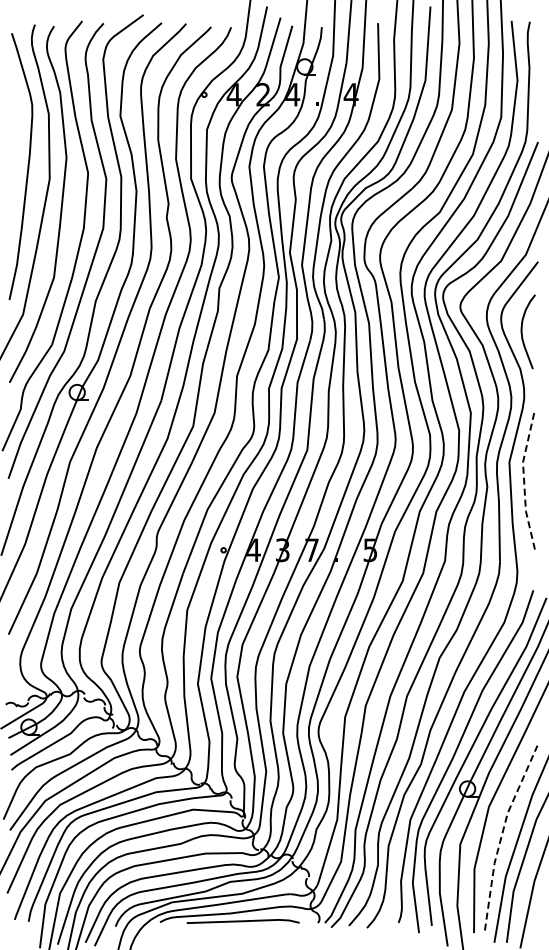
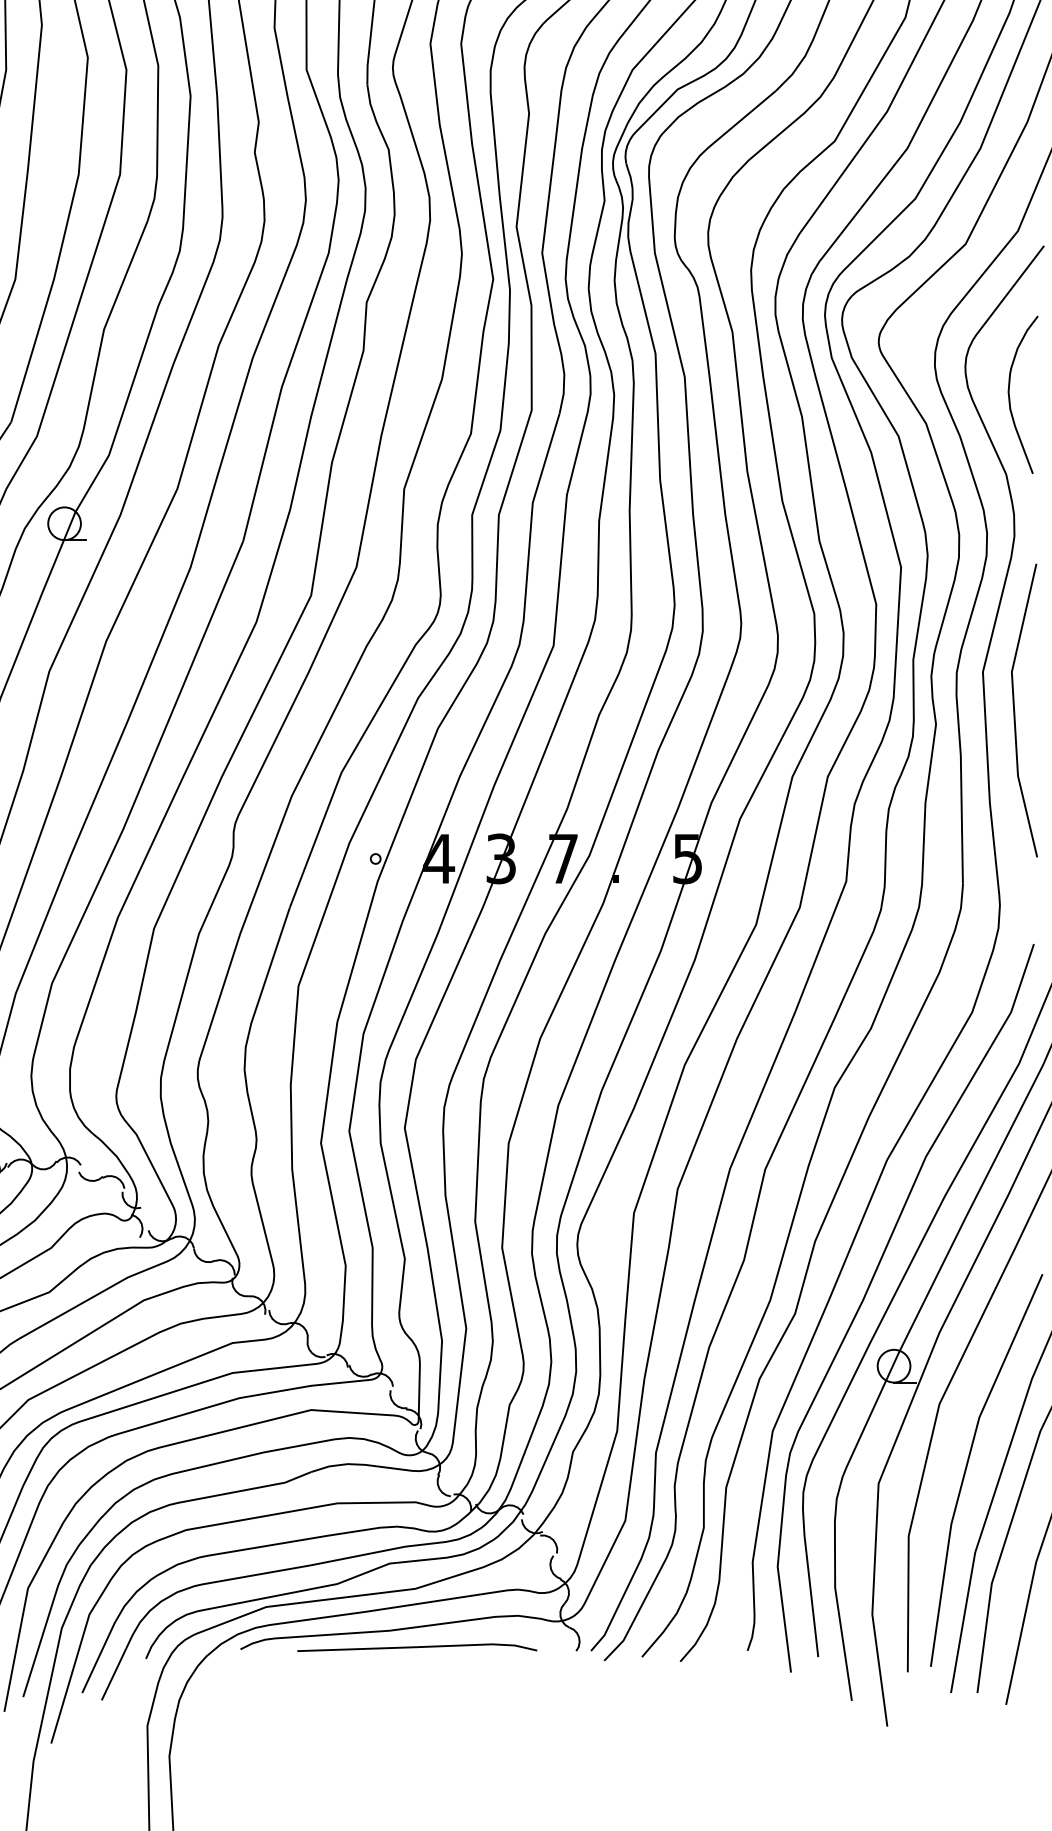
line: (524, 480) -> (1015, 710), dashed -> solid
line: (501, 835) -> (966, 1464), dashed -> solid

